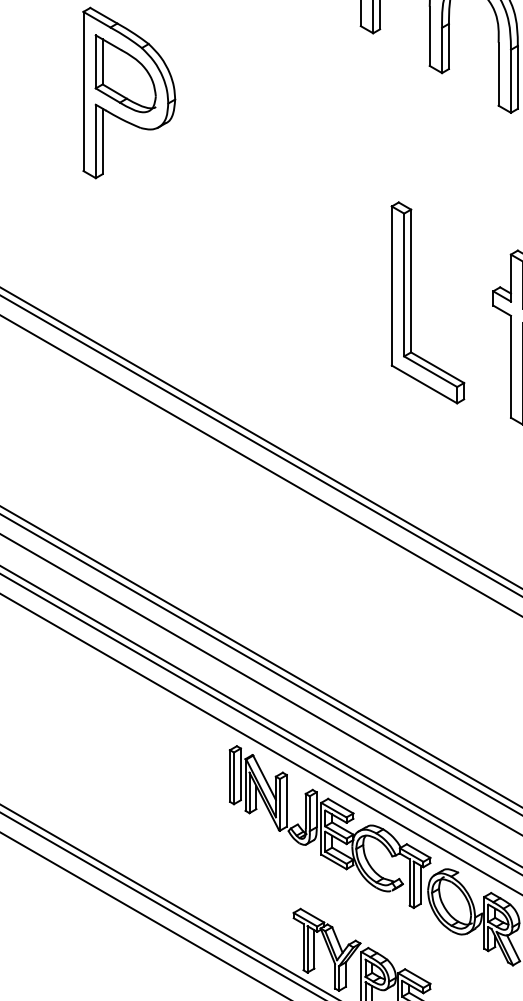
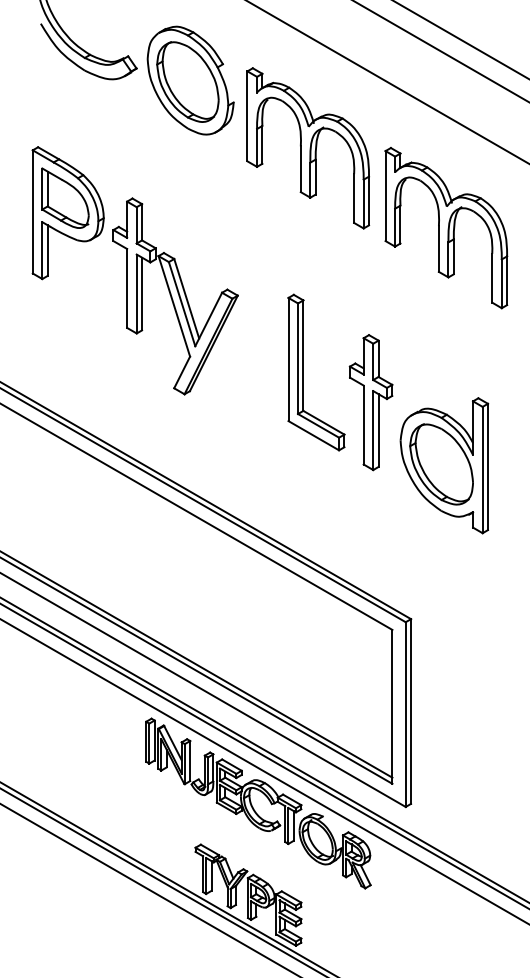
part: (267, 200) -> (175, 296), added
part: (411, 302) -> (303, 372), moved

